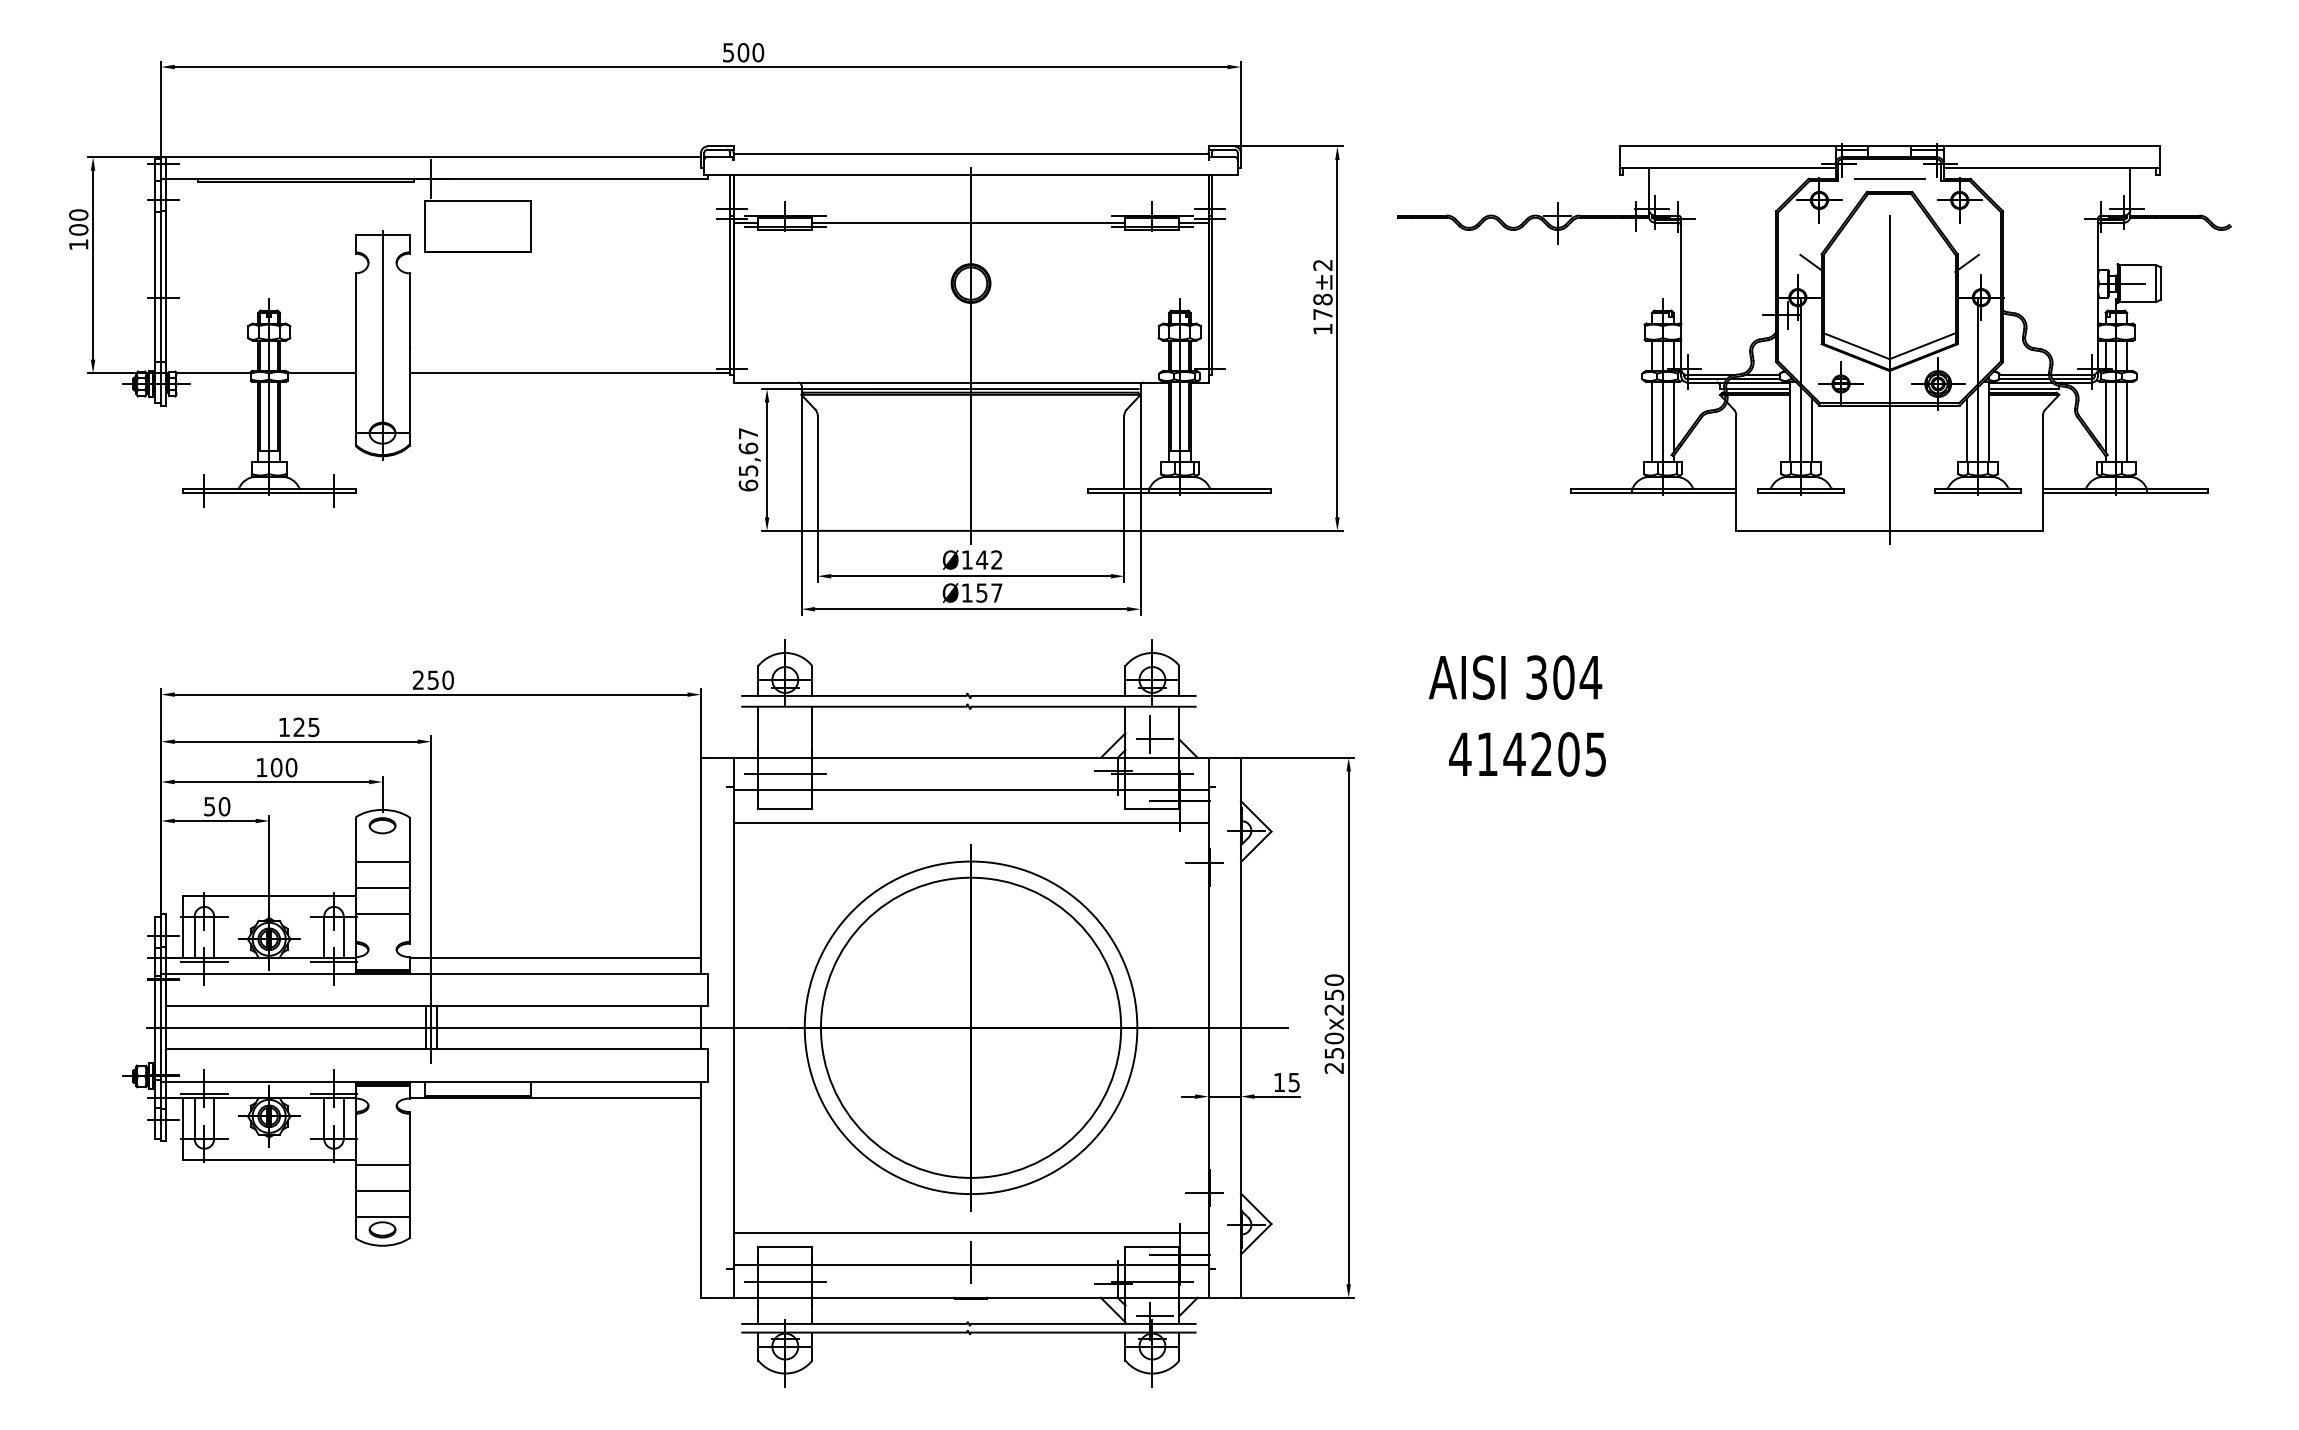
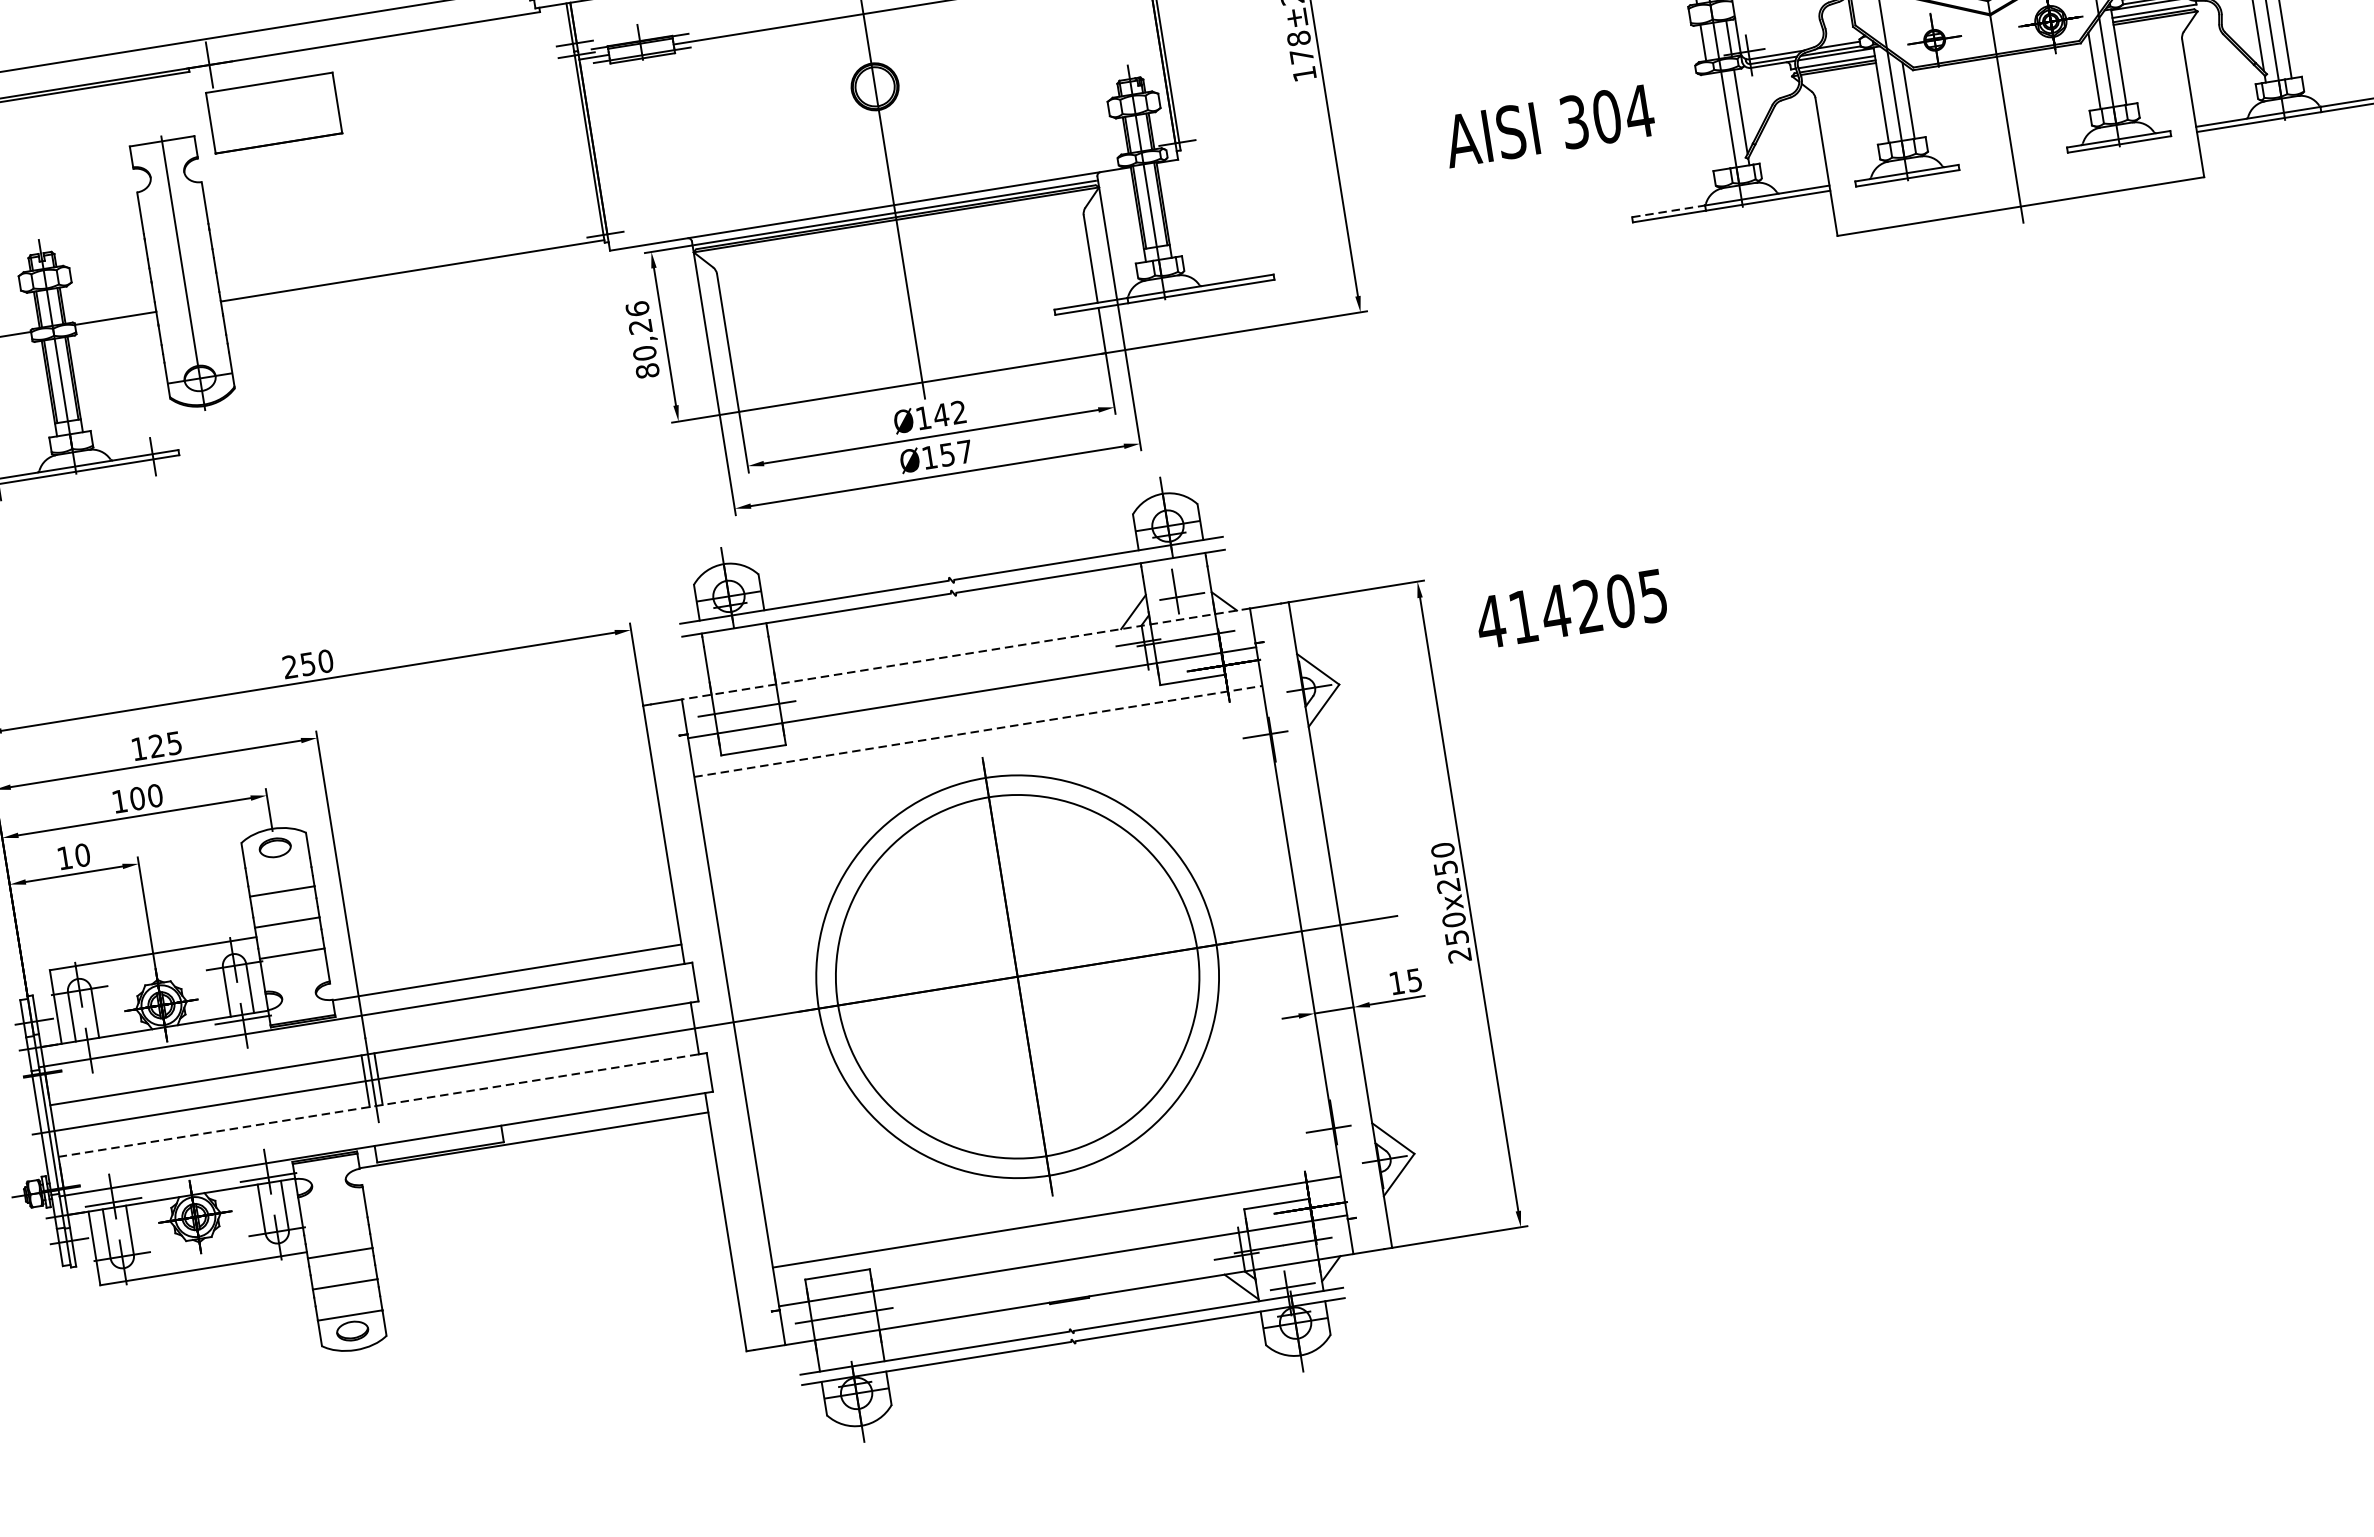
line: (1652, 421) -> (1716, 121), removed
text: (748, 459) -> (642, 339), 65,67 -> 80,26
line: (1601, 488) -> (1668, 211), solid -> dashed
text: (1515, 677) -> (1549, 125), moved
text: (1527, 754) -> (1571, 609), moved
line: (971, 757) -> (966, 653), solid -> dashed
text: (209, 806) -> (64, 857), 50 -> 10
line: (971, 822) -> (978, 731), solid -> dashed
line: (204, 961) -> (88, 1044), removed
line: (433, 1049) -> (379, 1105), solid -> dashed
line: (971, 1262) -> (1063, 1257), removed

